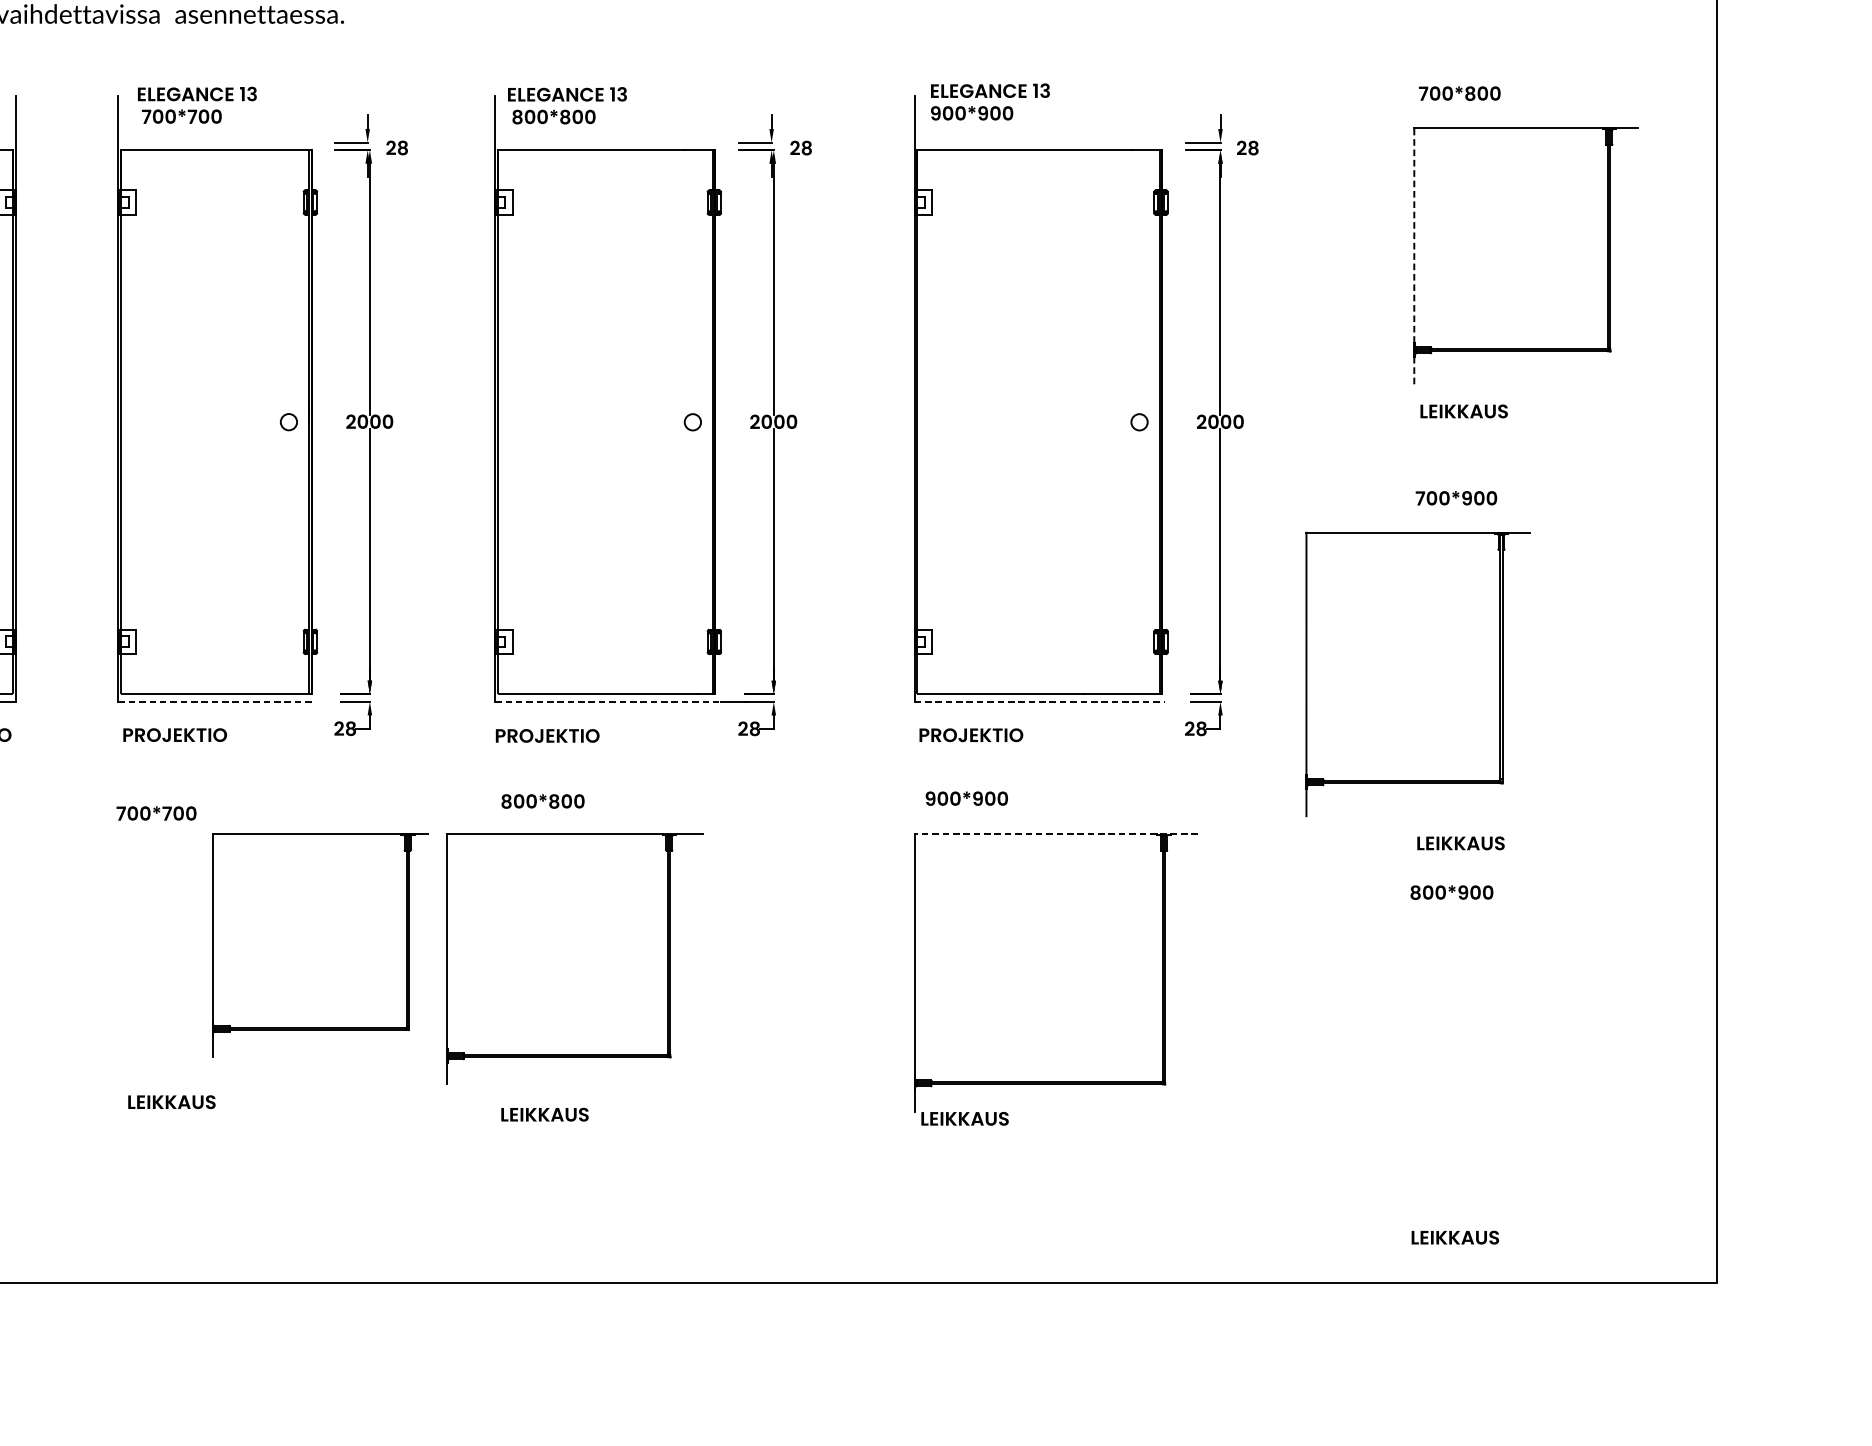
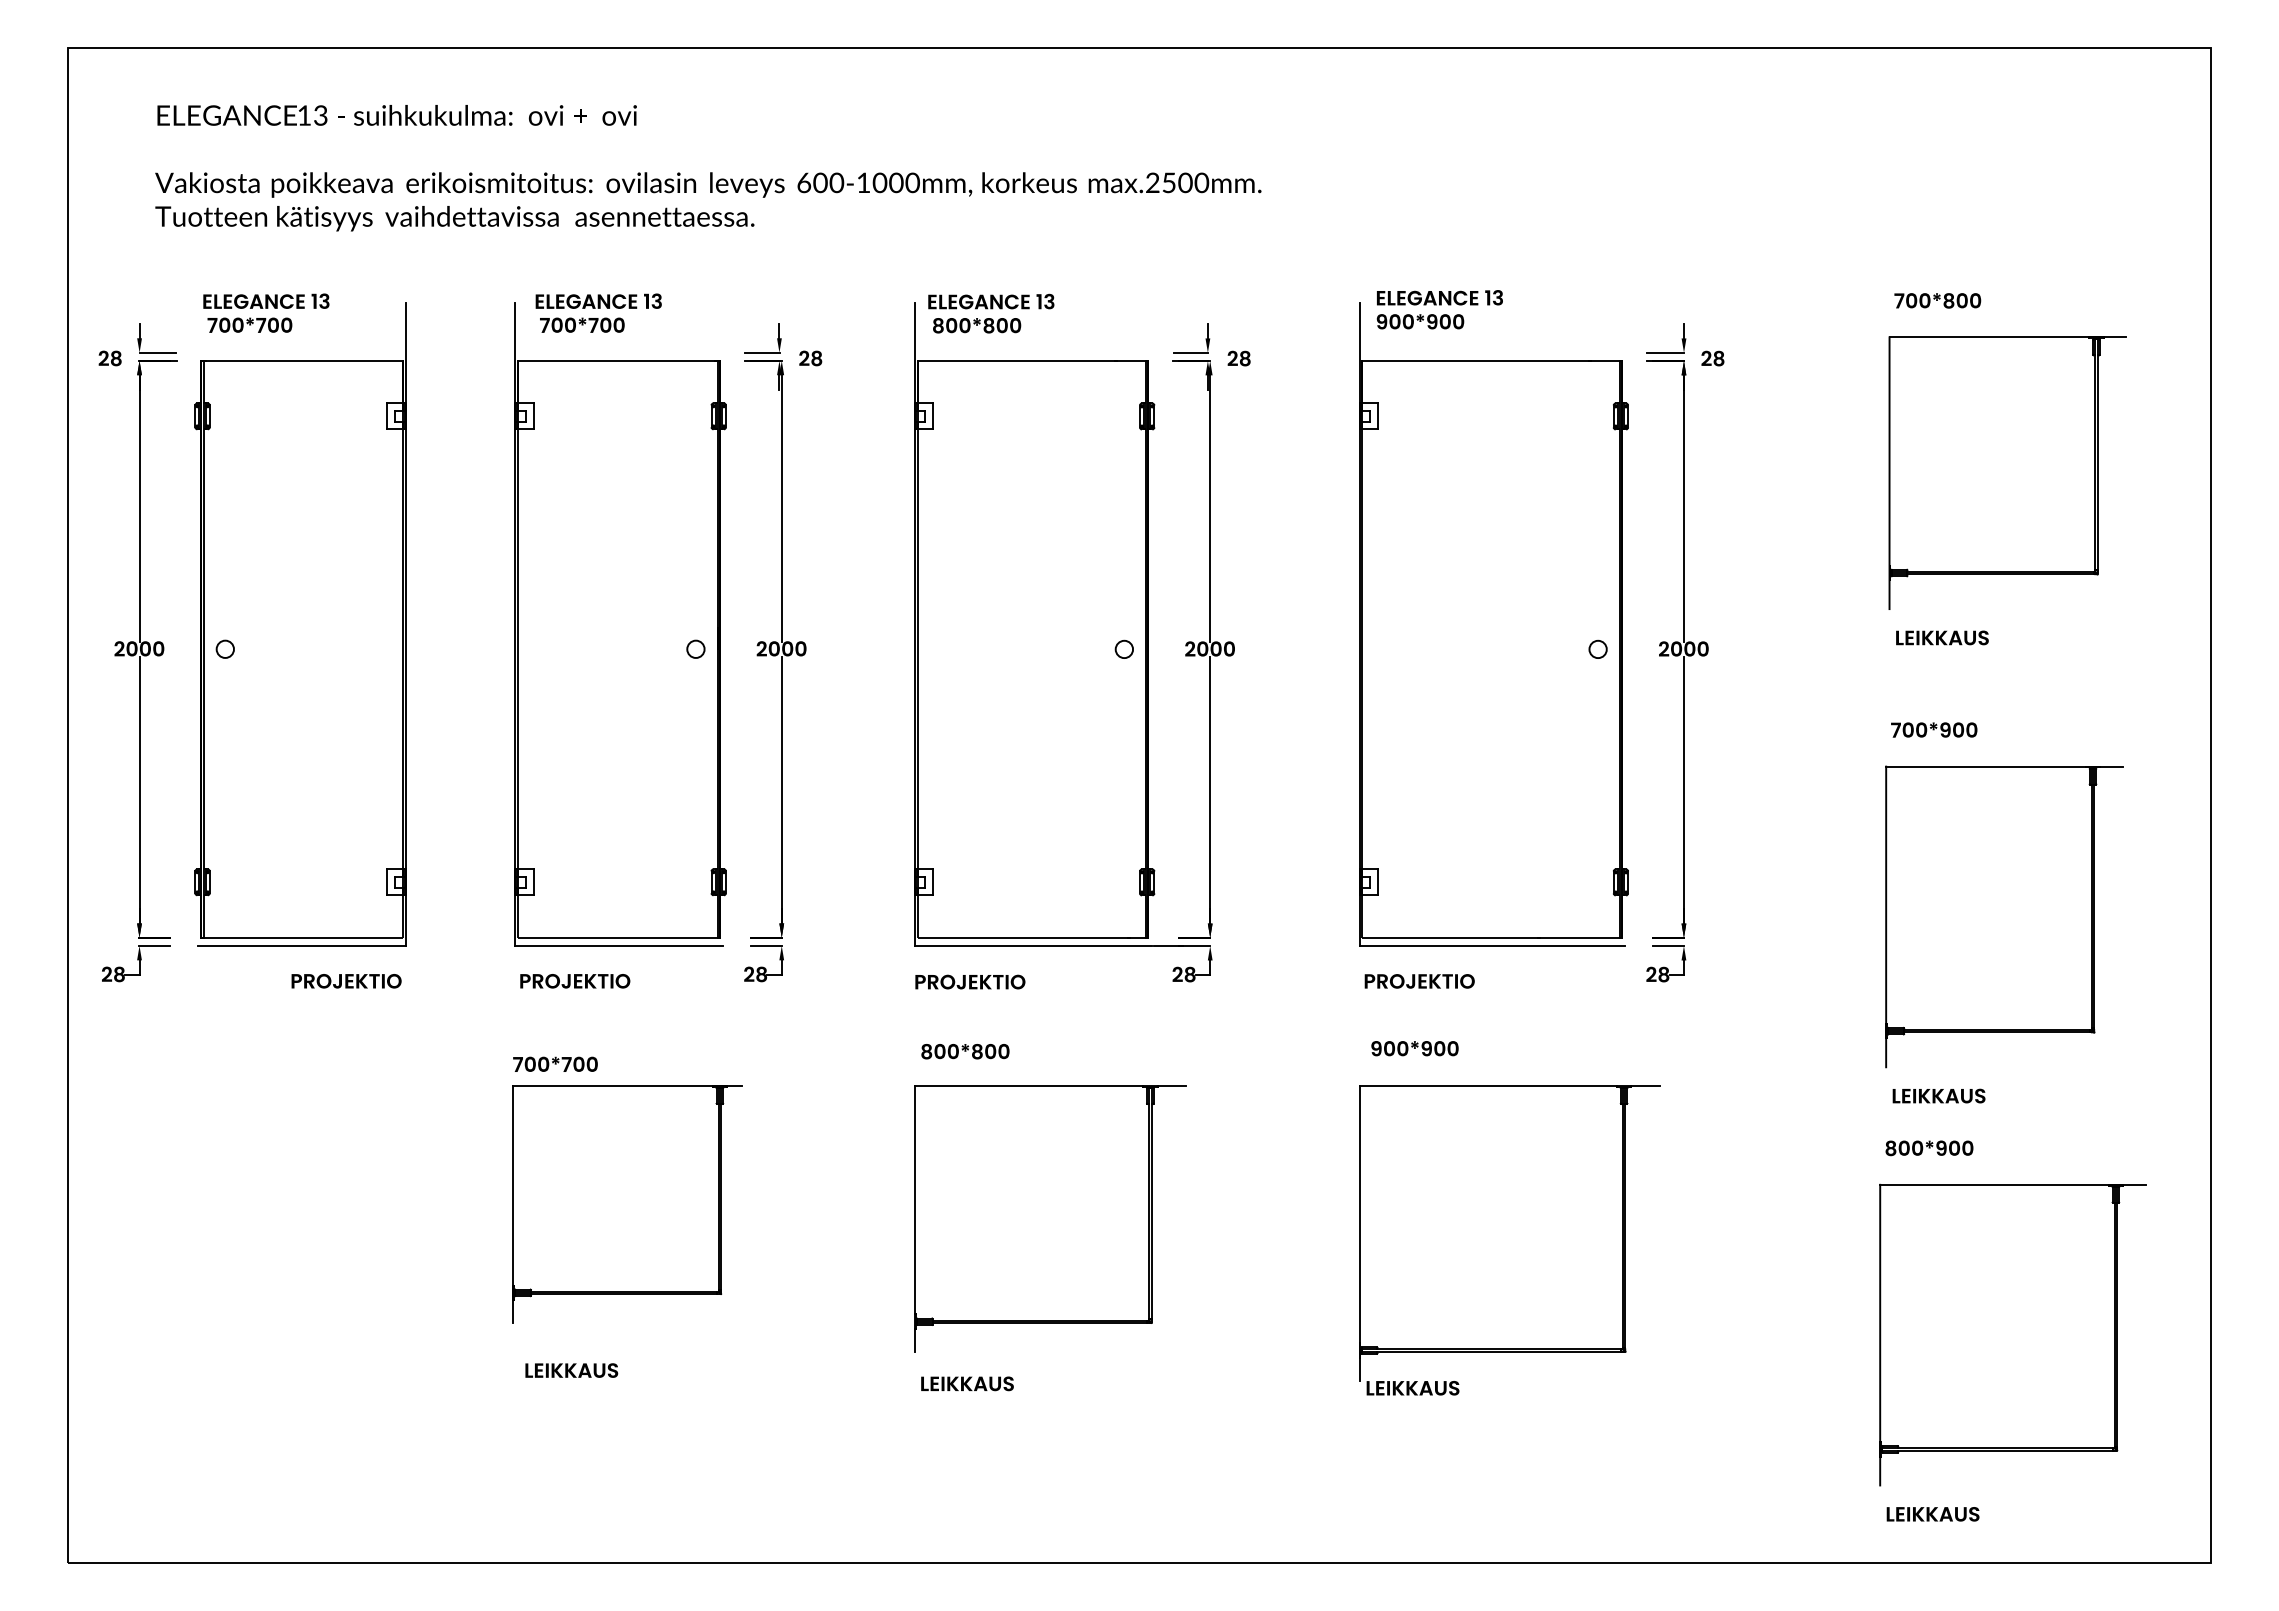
line: (1414, 256) -> (1889, 473), dashed -> solid
part: (1418, 674) -> (2004, 916), moved
line: (216, 701) -> (619, 945), dashed -> solid
line: (607, 702) -> (1033, 946), dashed -> solid
line: (1039, 702) -> (1492, 946), dashed -> solid
line: (1055, 833) -> (1509, 1085), dashed -> solid
part: (320, 945) -> (627, 1204), moved
part: (575, 958) -> (1050, 1218), moved
part: (1530, 1068) -> (2012, 1334), added

